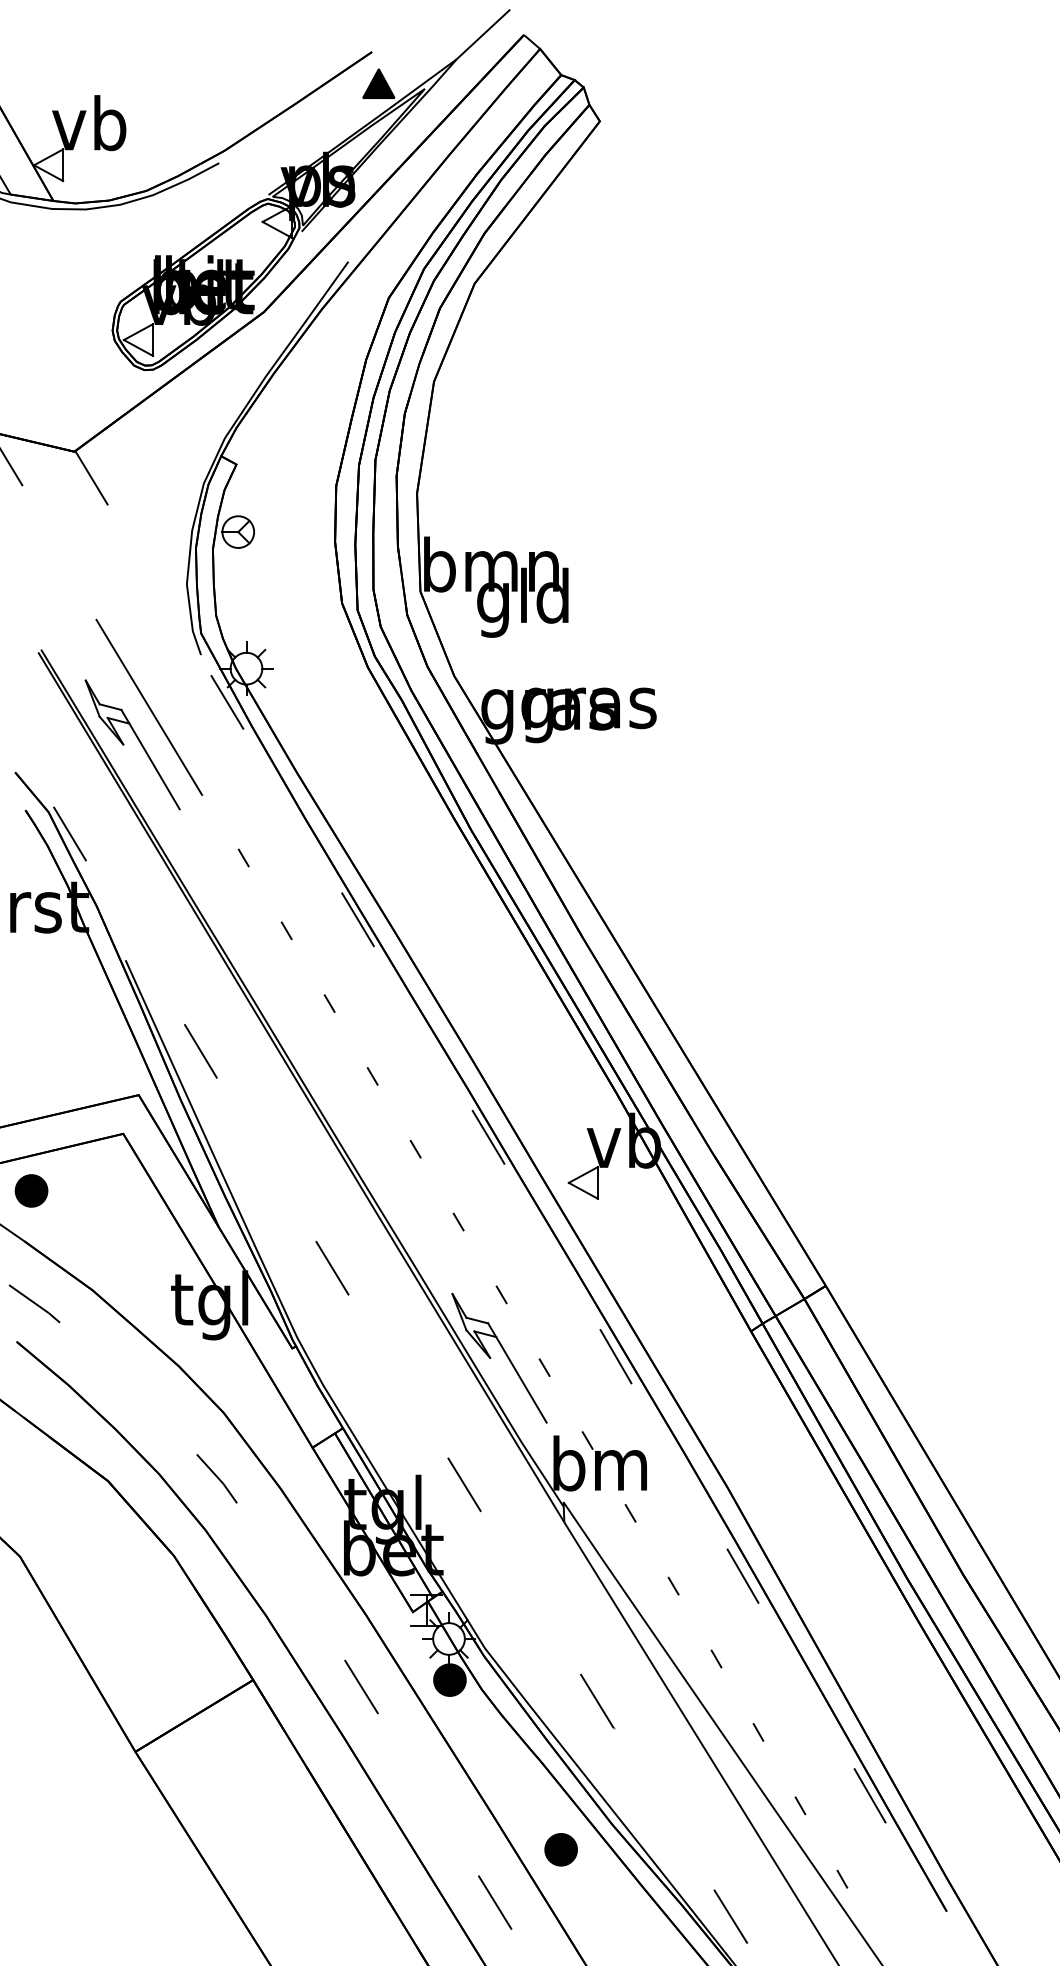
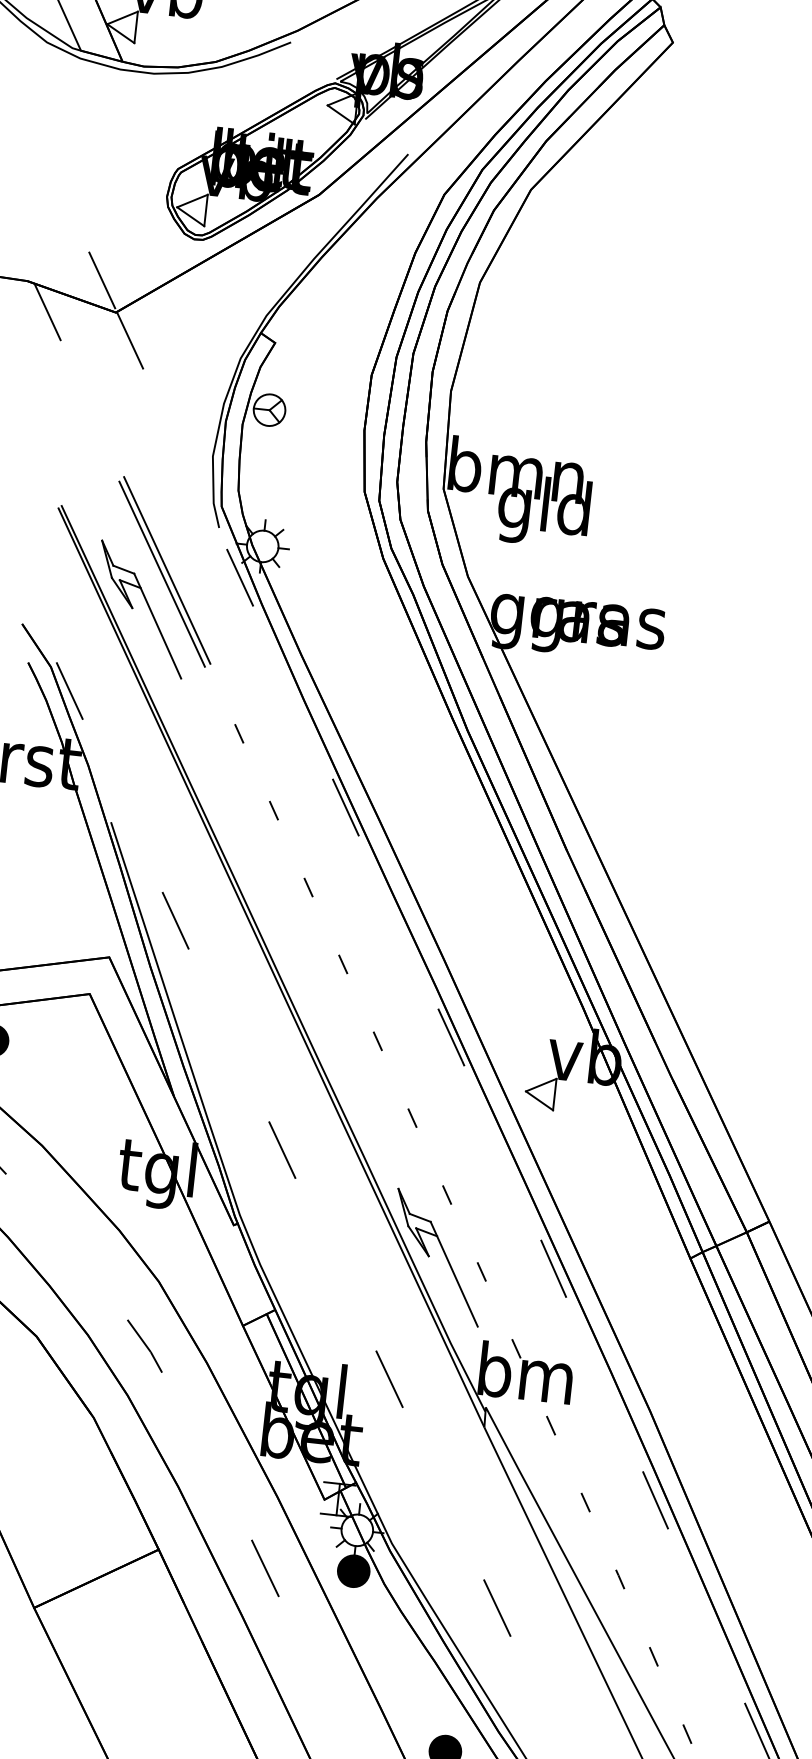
line: (57, 422) -> (102, 281), added
line: (153, 702) -> (166, 569), added

